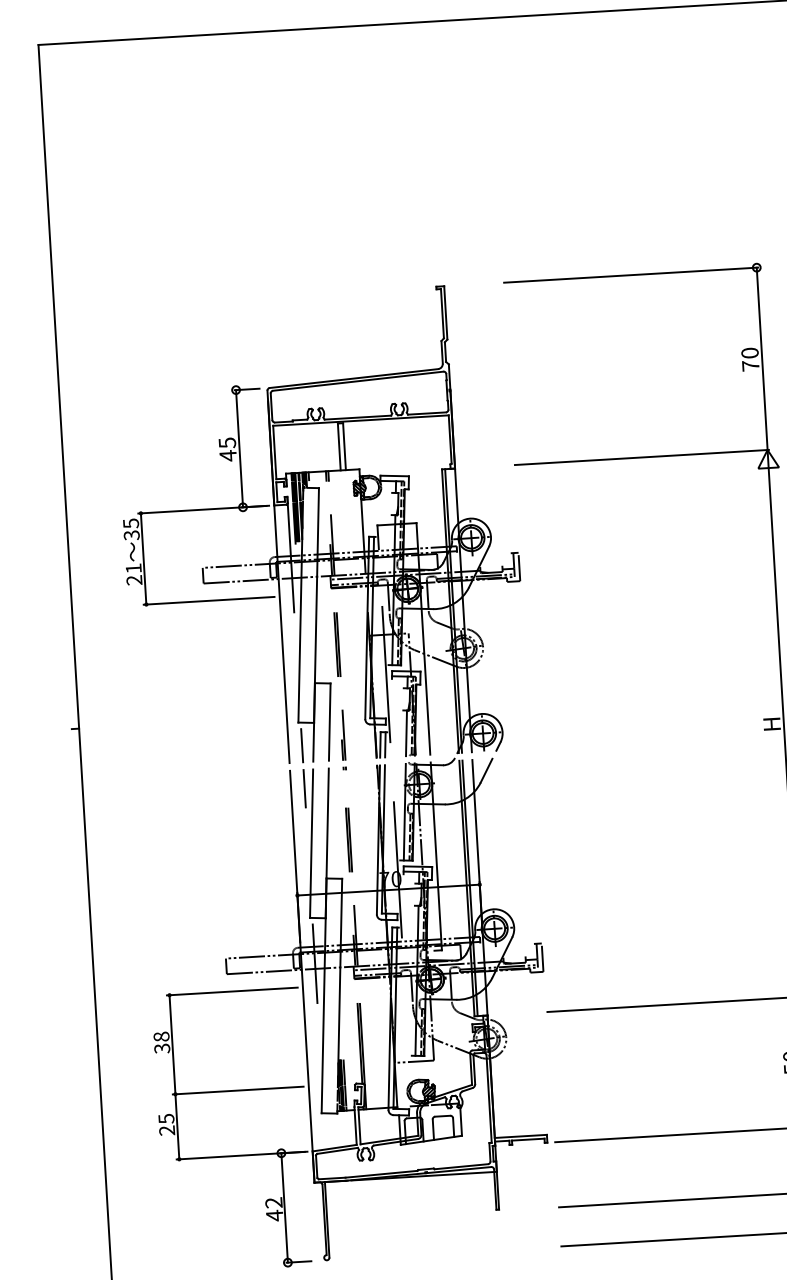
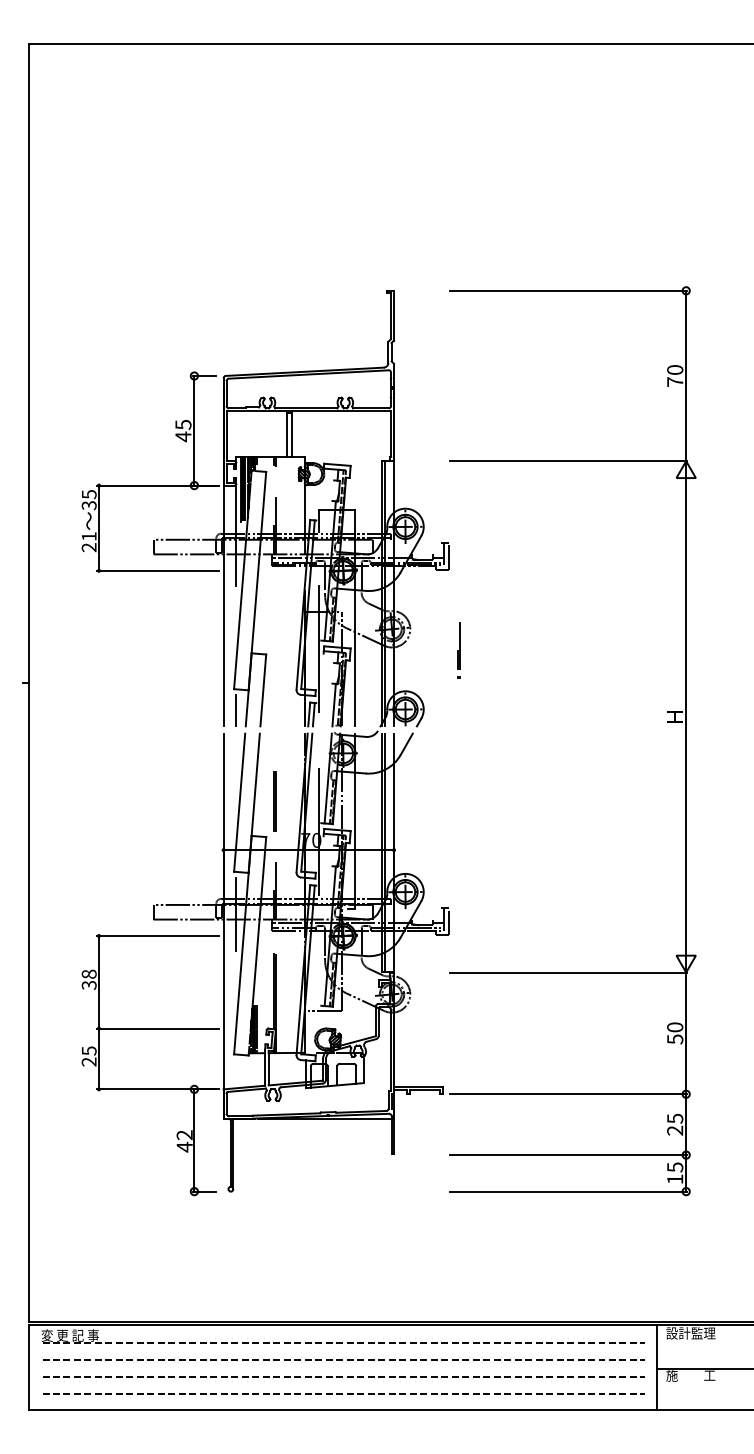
line: (337, 644) -> (274, 618), removed
part: (342, 739) -> (458, 650), moved
line: (304, 788) -> (236, 750), removed

